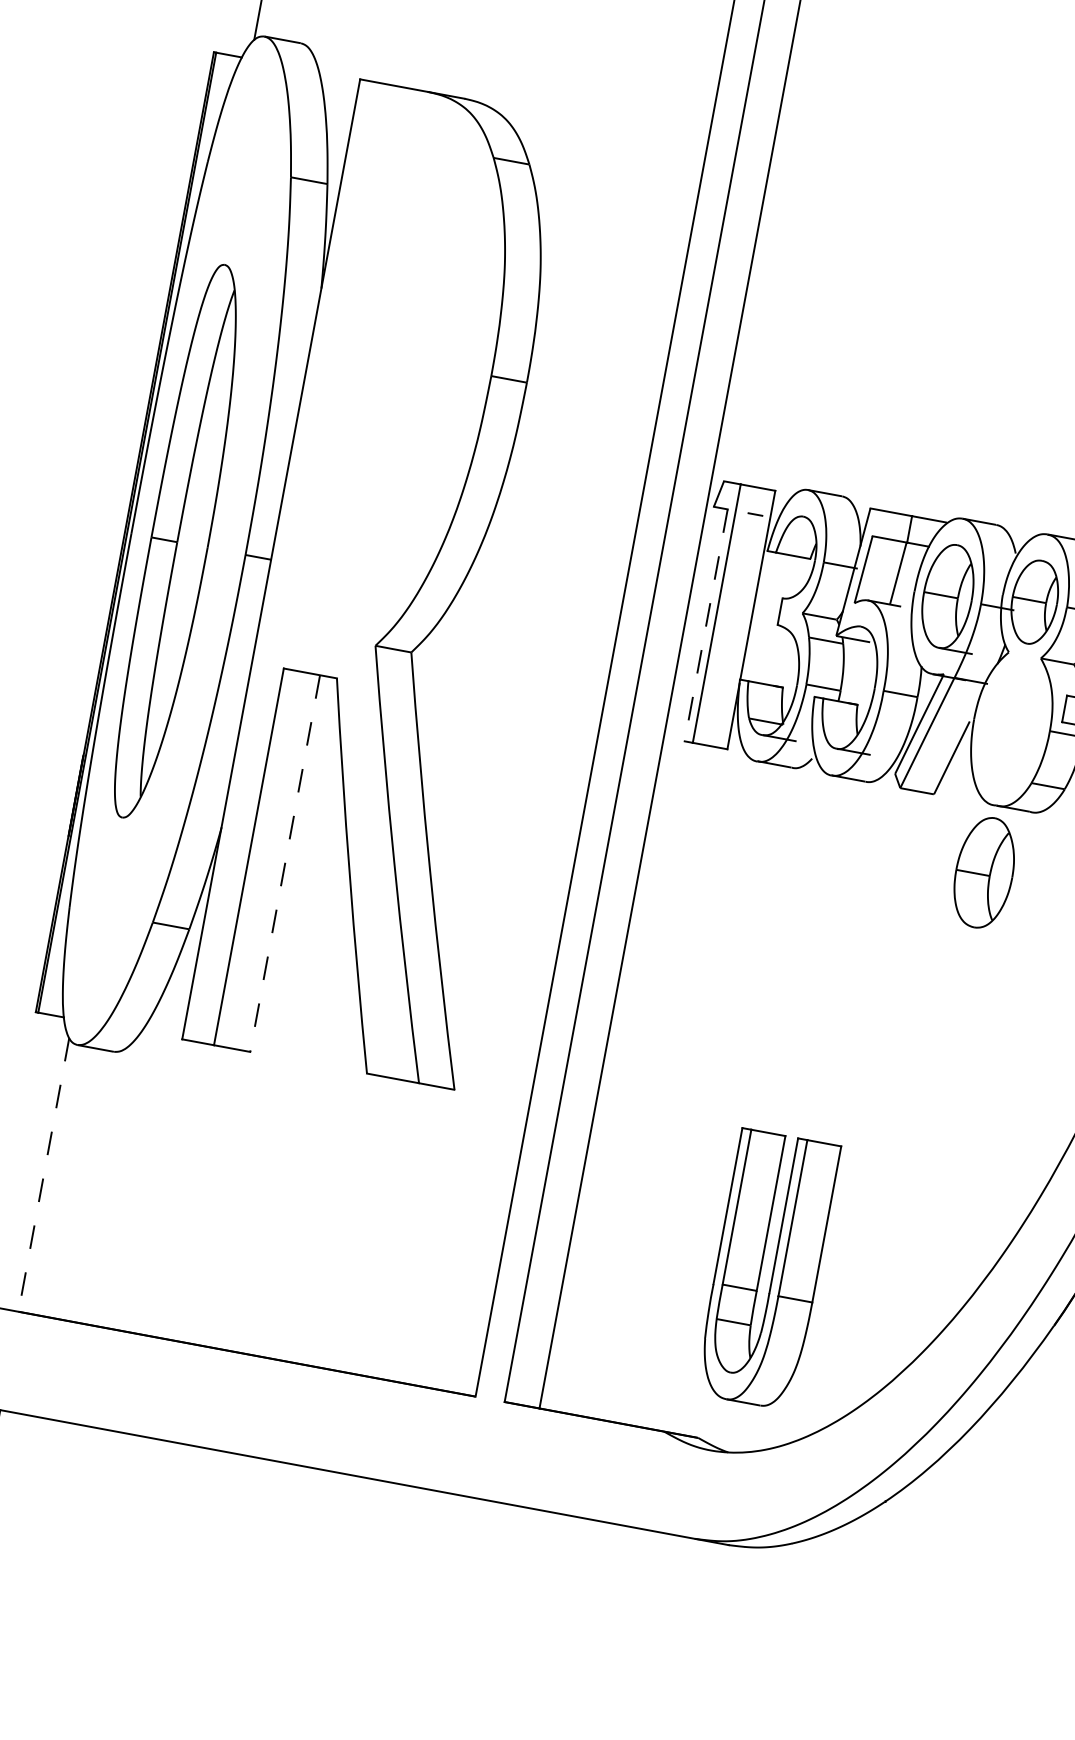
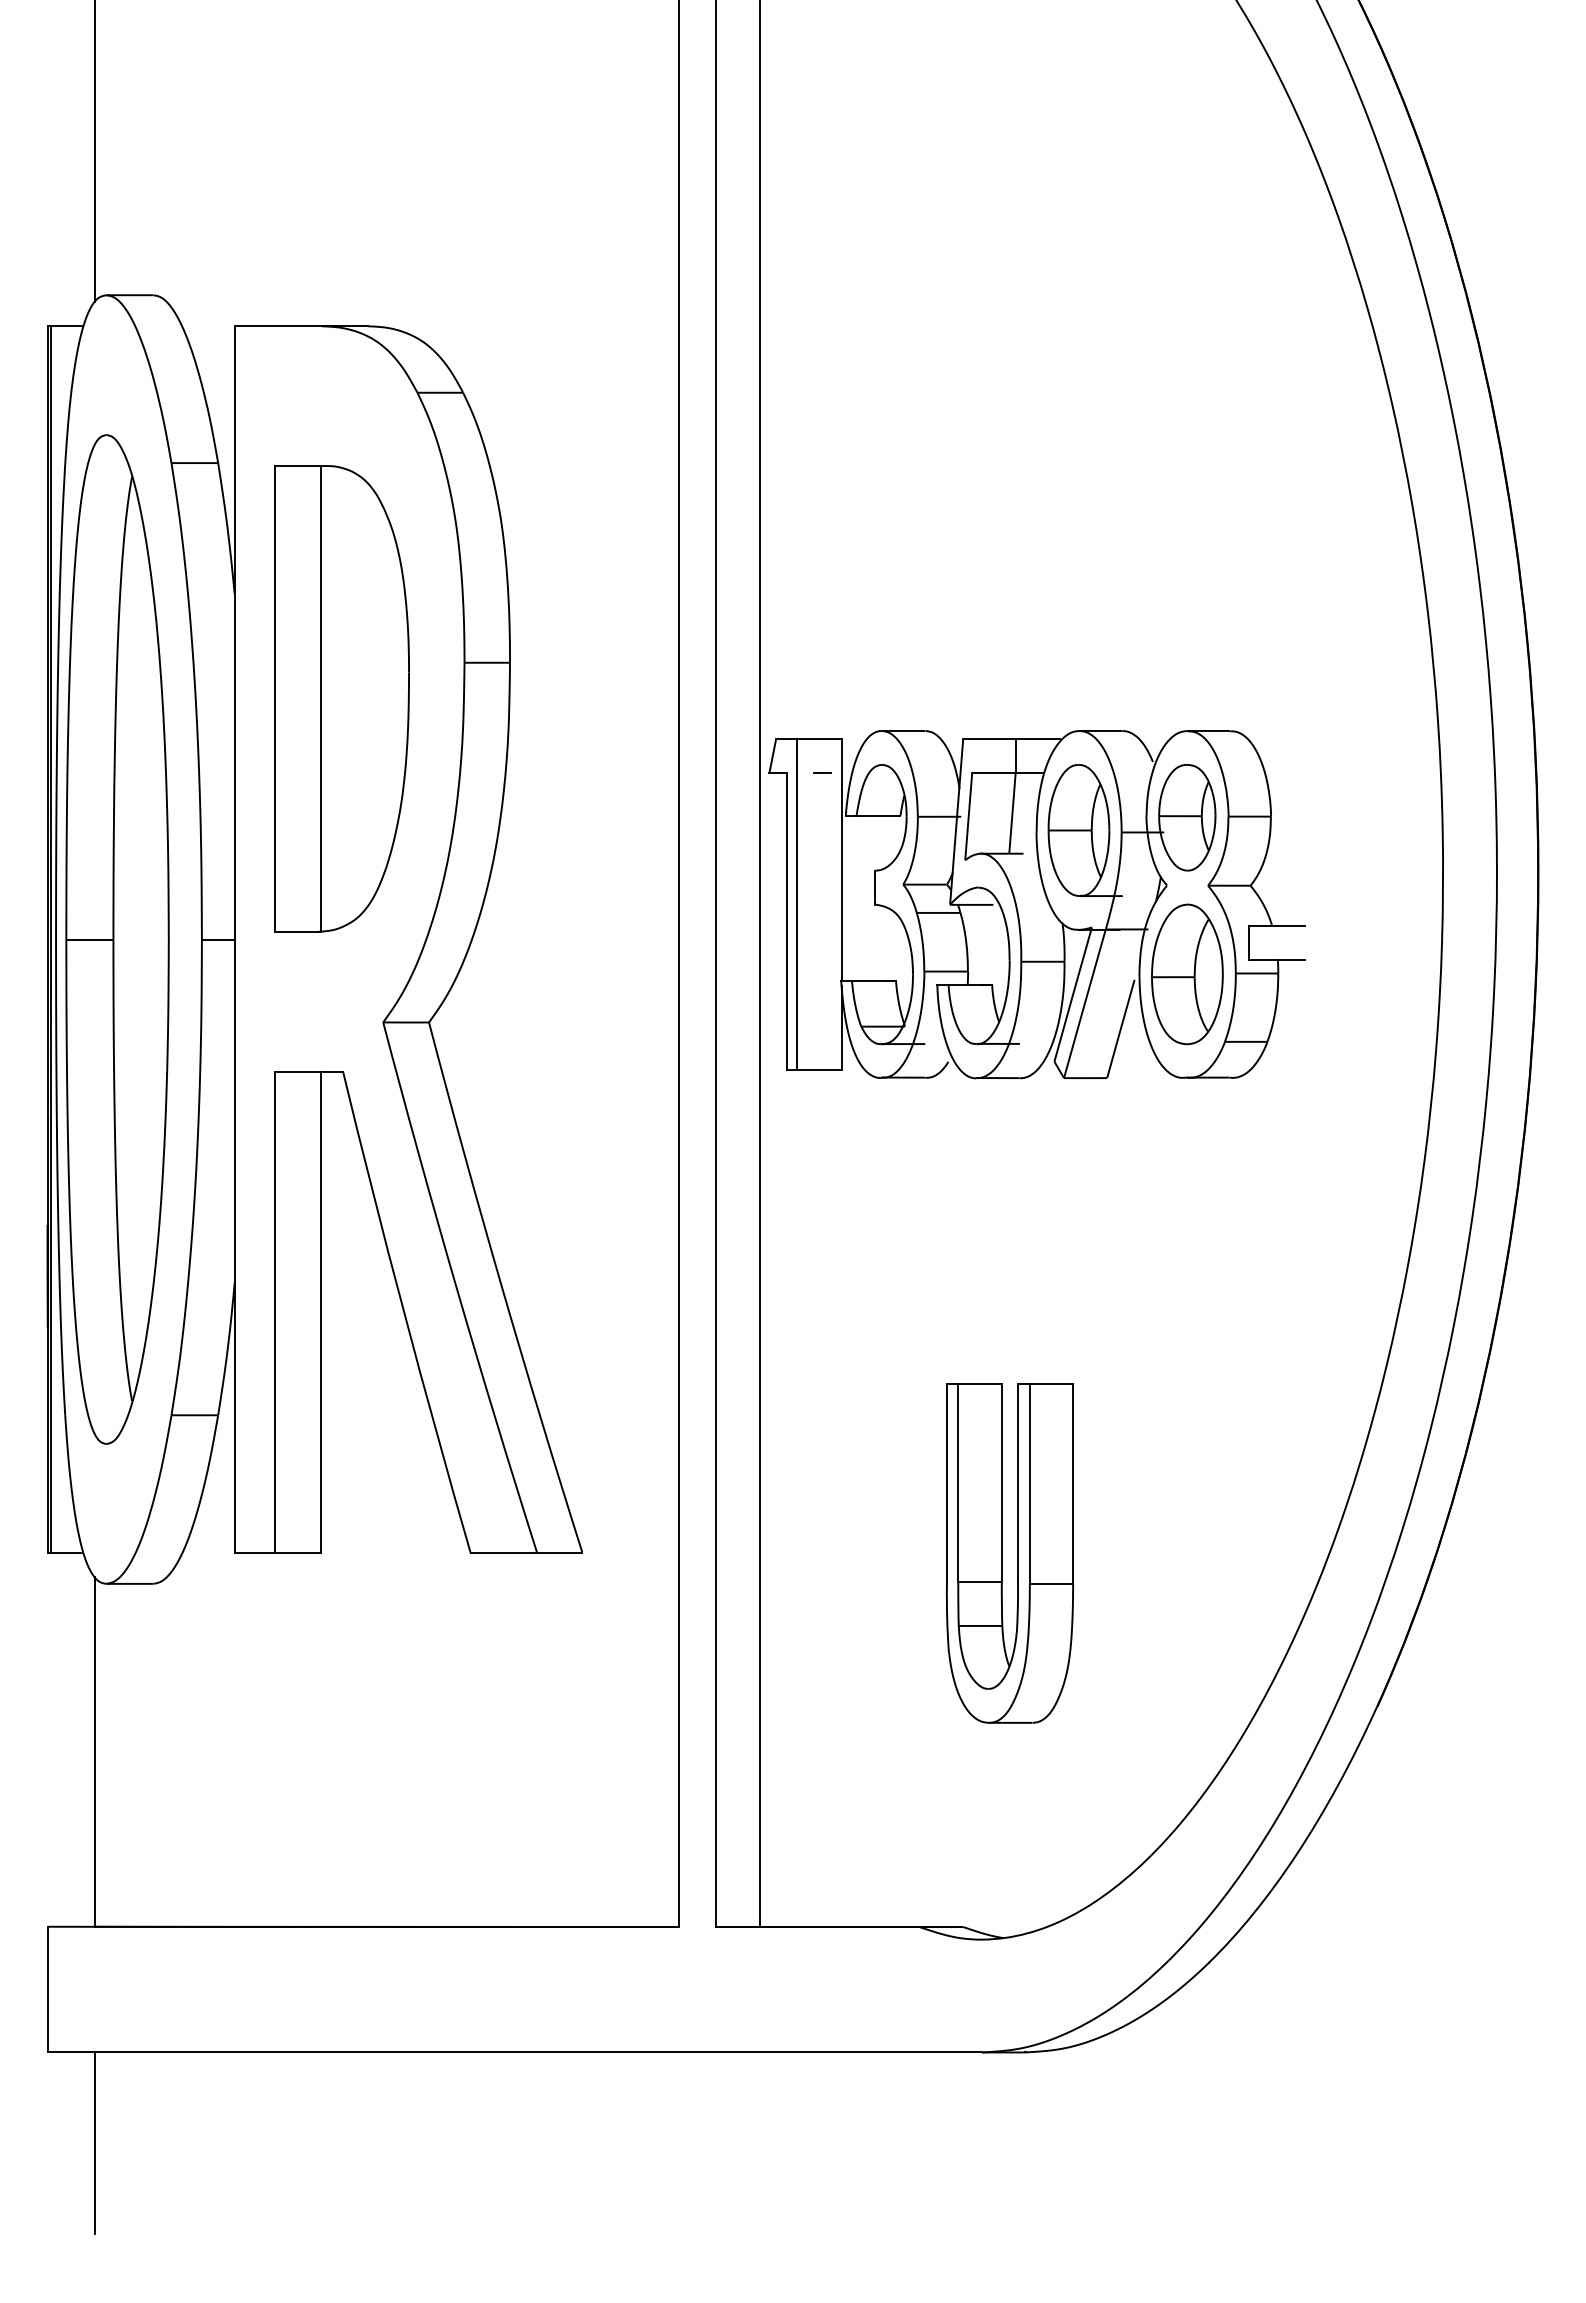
part: (389, 386) -> (341, 698), added
part: (179, 542) -> (117, 939), size x1.43
line: (706, 626) -> (787, 922), dashed -> solid
line: (285, 863) -> (321, 1312), dashed -> solid
part: (984, 872) -> (1187, 974), moved
line: (43, 1174) -> (94, 1751), dashed -> solid
part: (761, 1268) -> (1002, 1553), moved

